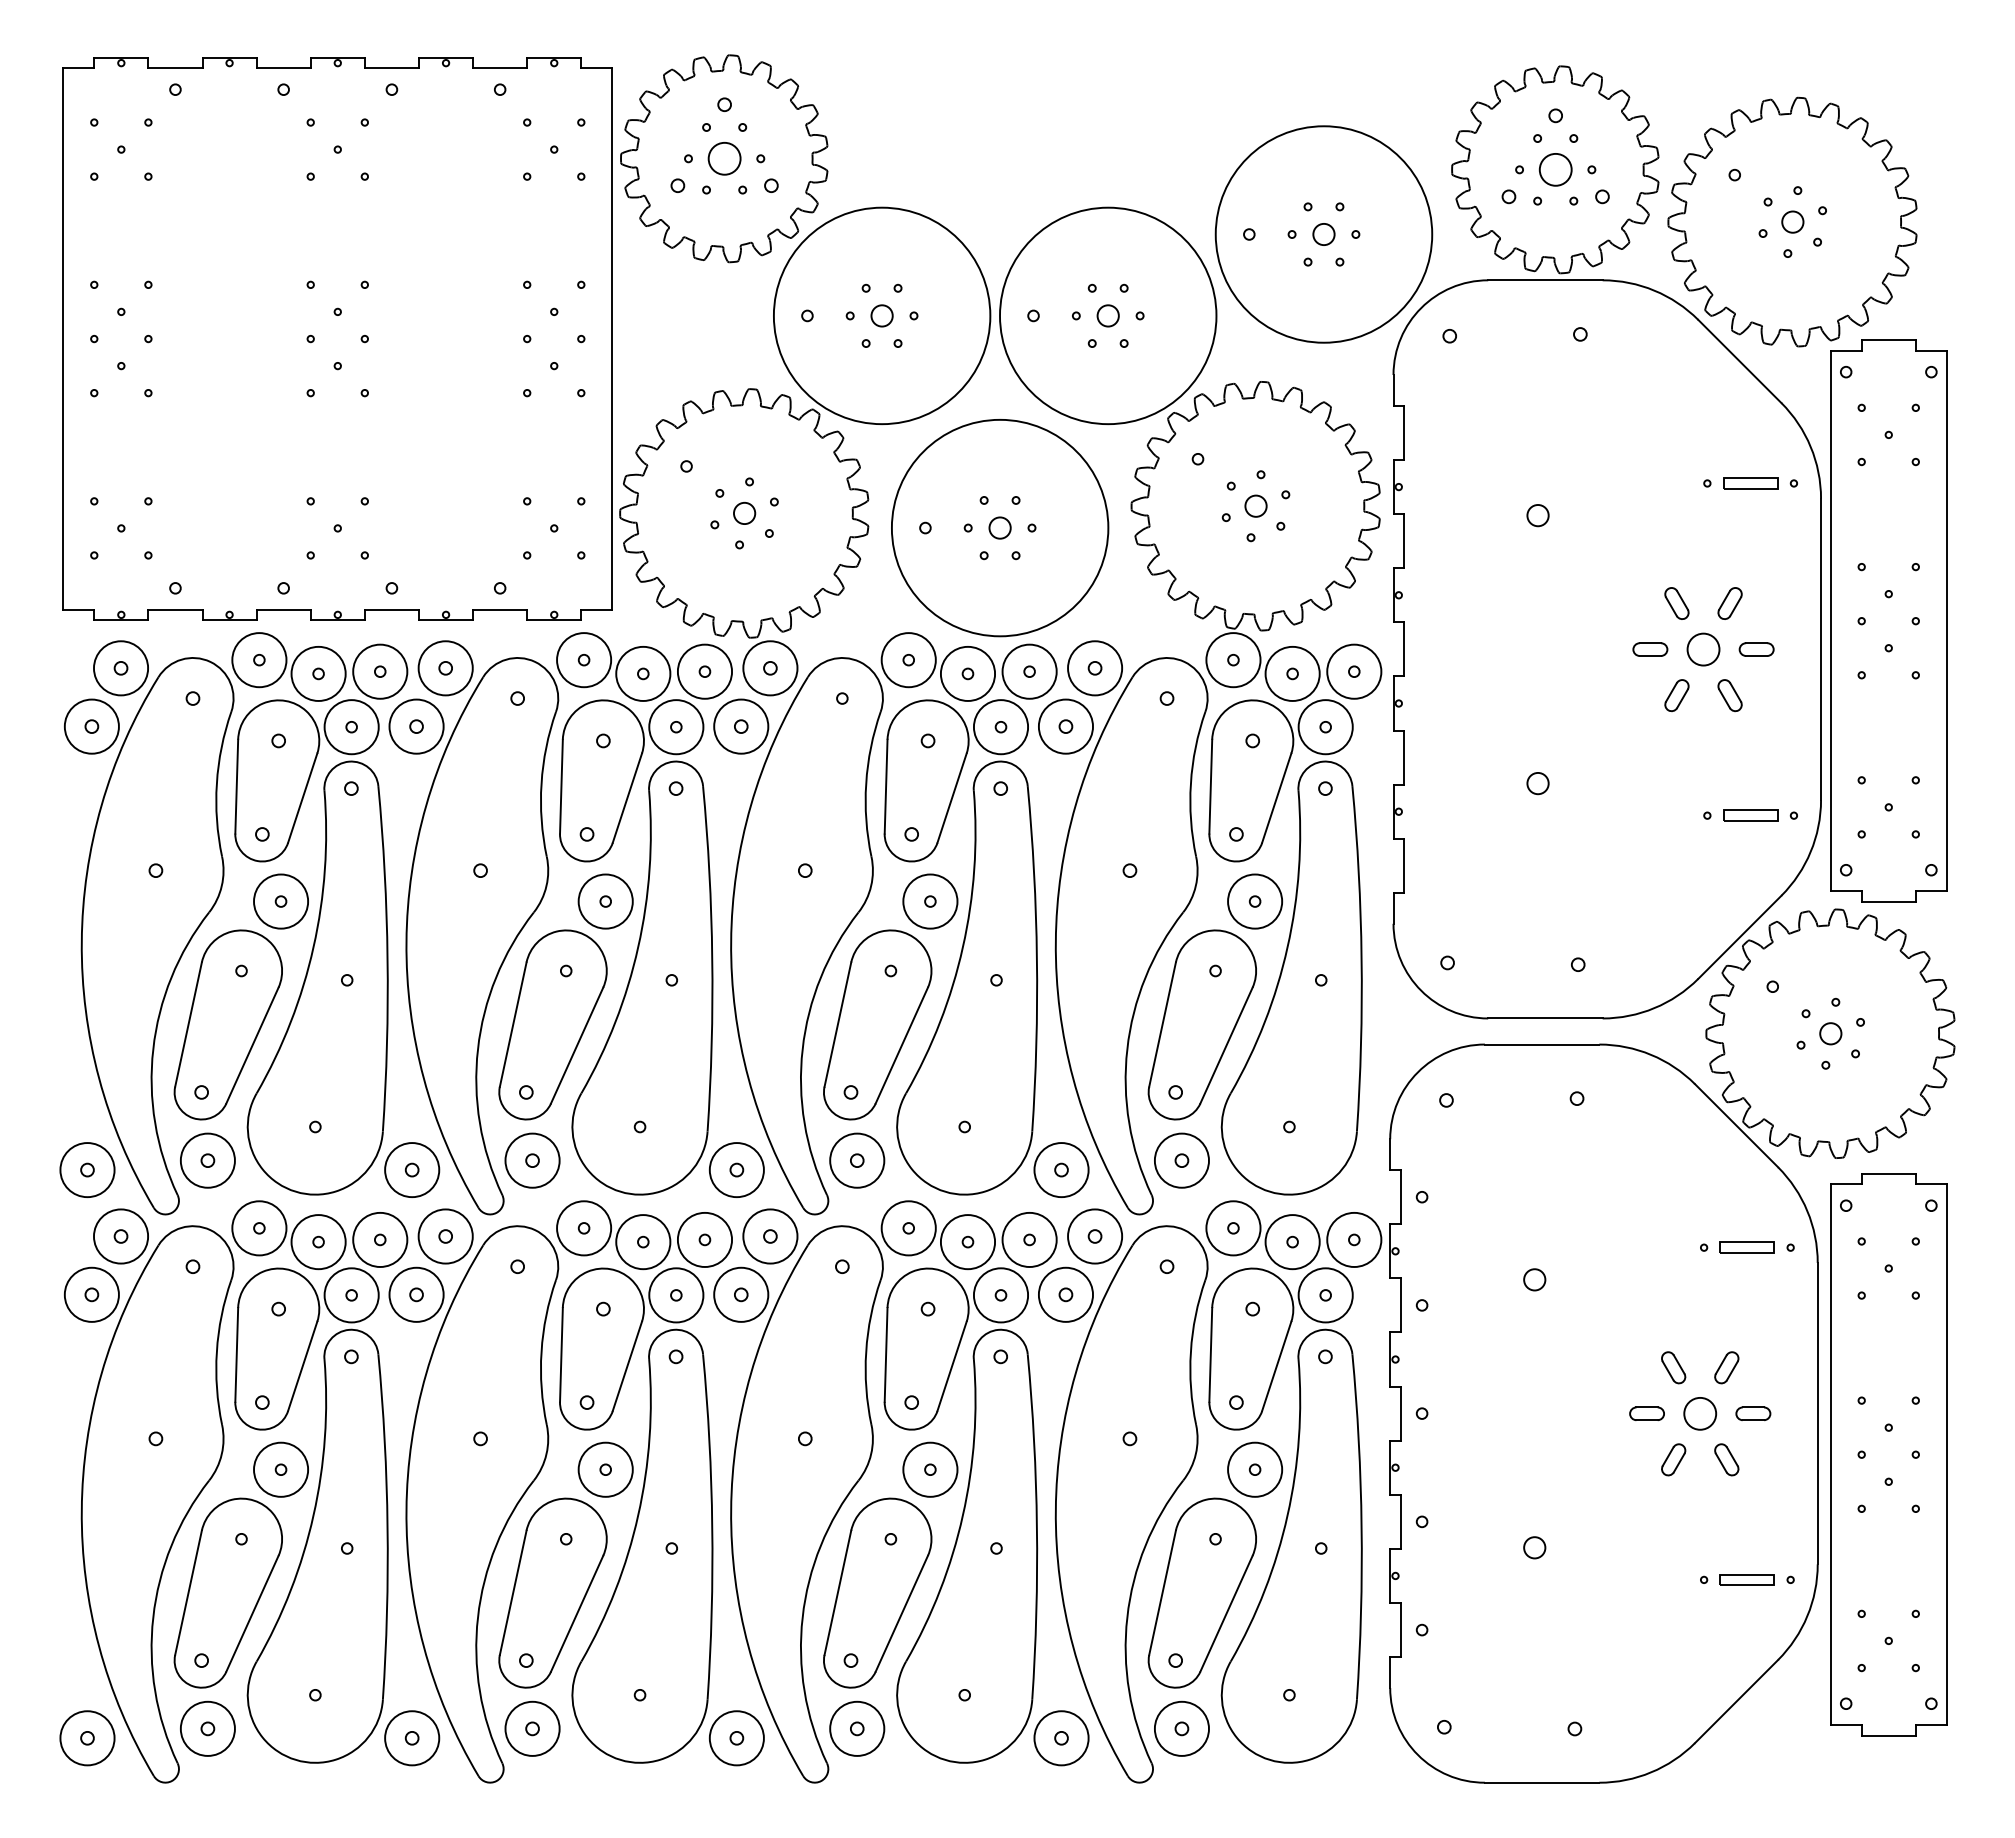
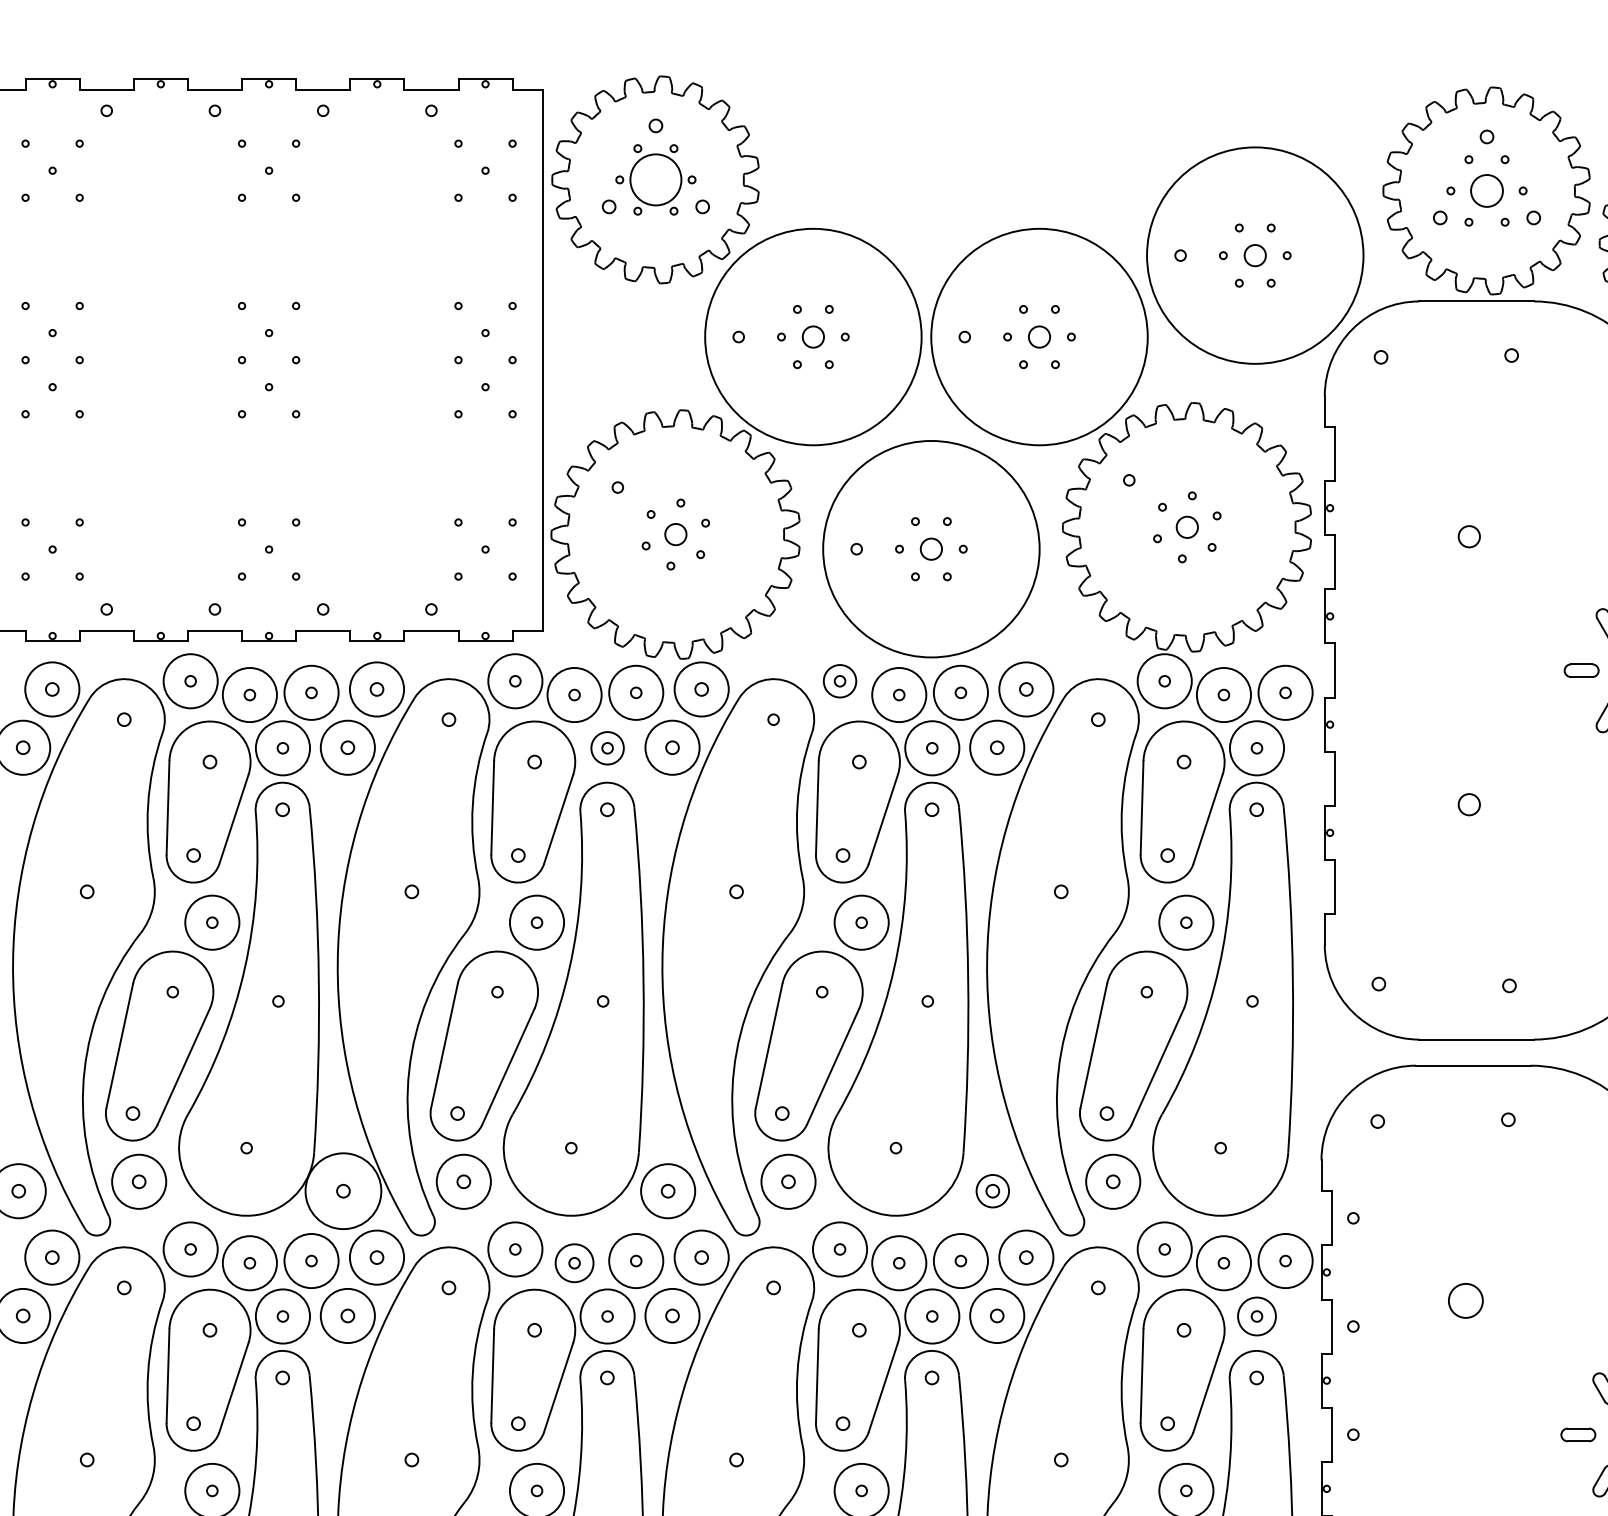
circle: (724, 158) -> (655, 179), size x1.6
circle: (908, 660) -> (839, 681), size x0.6
circle: (676, 727) -> (607, 748), size x0.6
circle: (412, 1170) -> (343, 1191), size x1.4
circle: (1061, 1170) -> (992, 1191), size x0.6
circle: (643, 1242) -> (574, 1263), size x0.7
circle: (1534, 1279) -> (1465, 1300), size x1.6
circle: (1325, 1295) -> (1256, 1316), size x0.7

